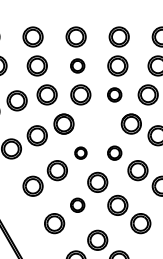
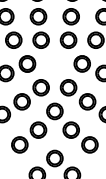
part: (77, 65) -> (38, 16), size x1.43
part: (114, 94) -> (68, 39), size x1.43
part: (80, 152) -> (40, 87), size x1.67
part: (114, 152) -> (68, 87), size x1.43
part: (77, 204) -> (38, 129), size x1.43

